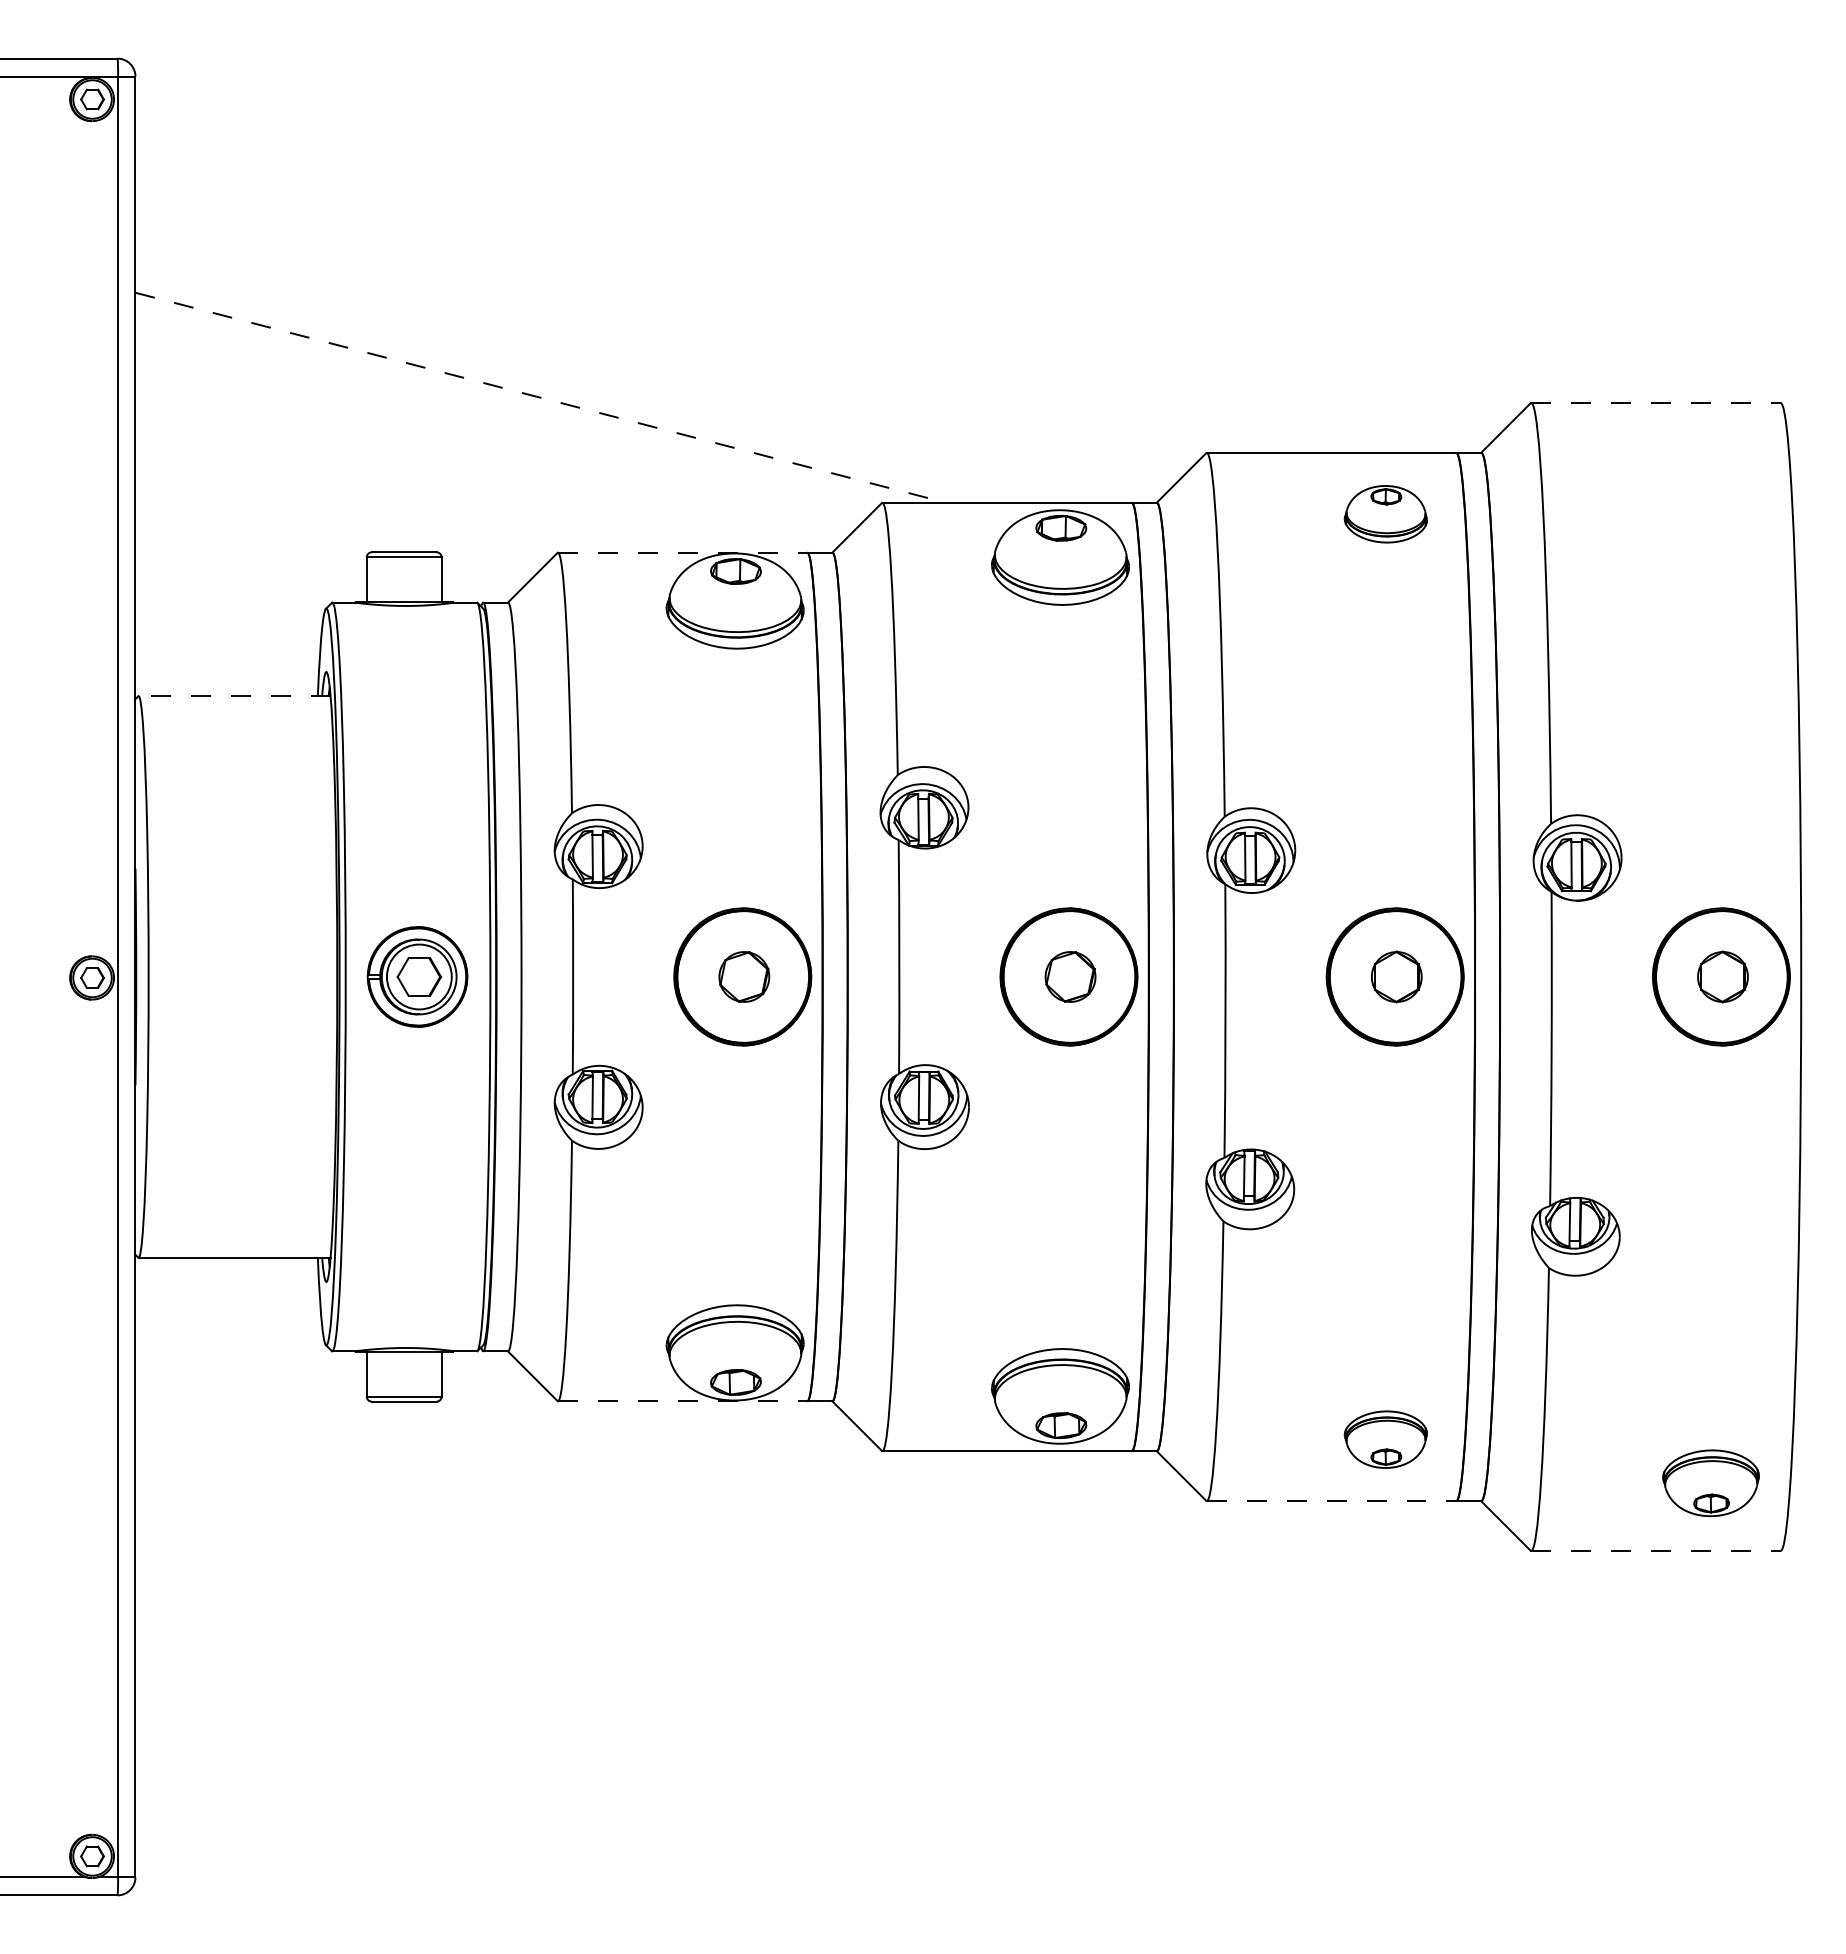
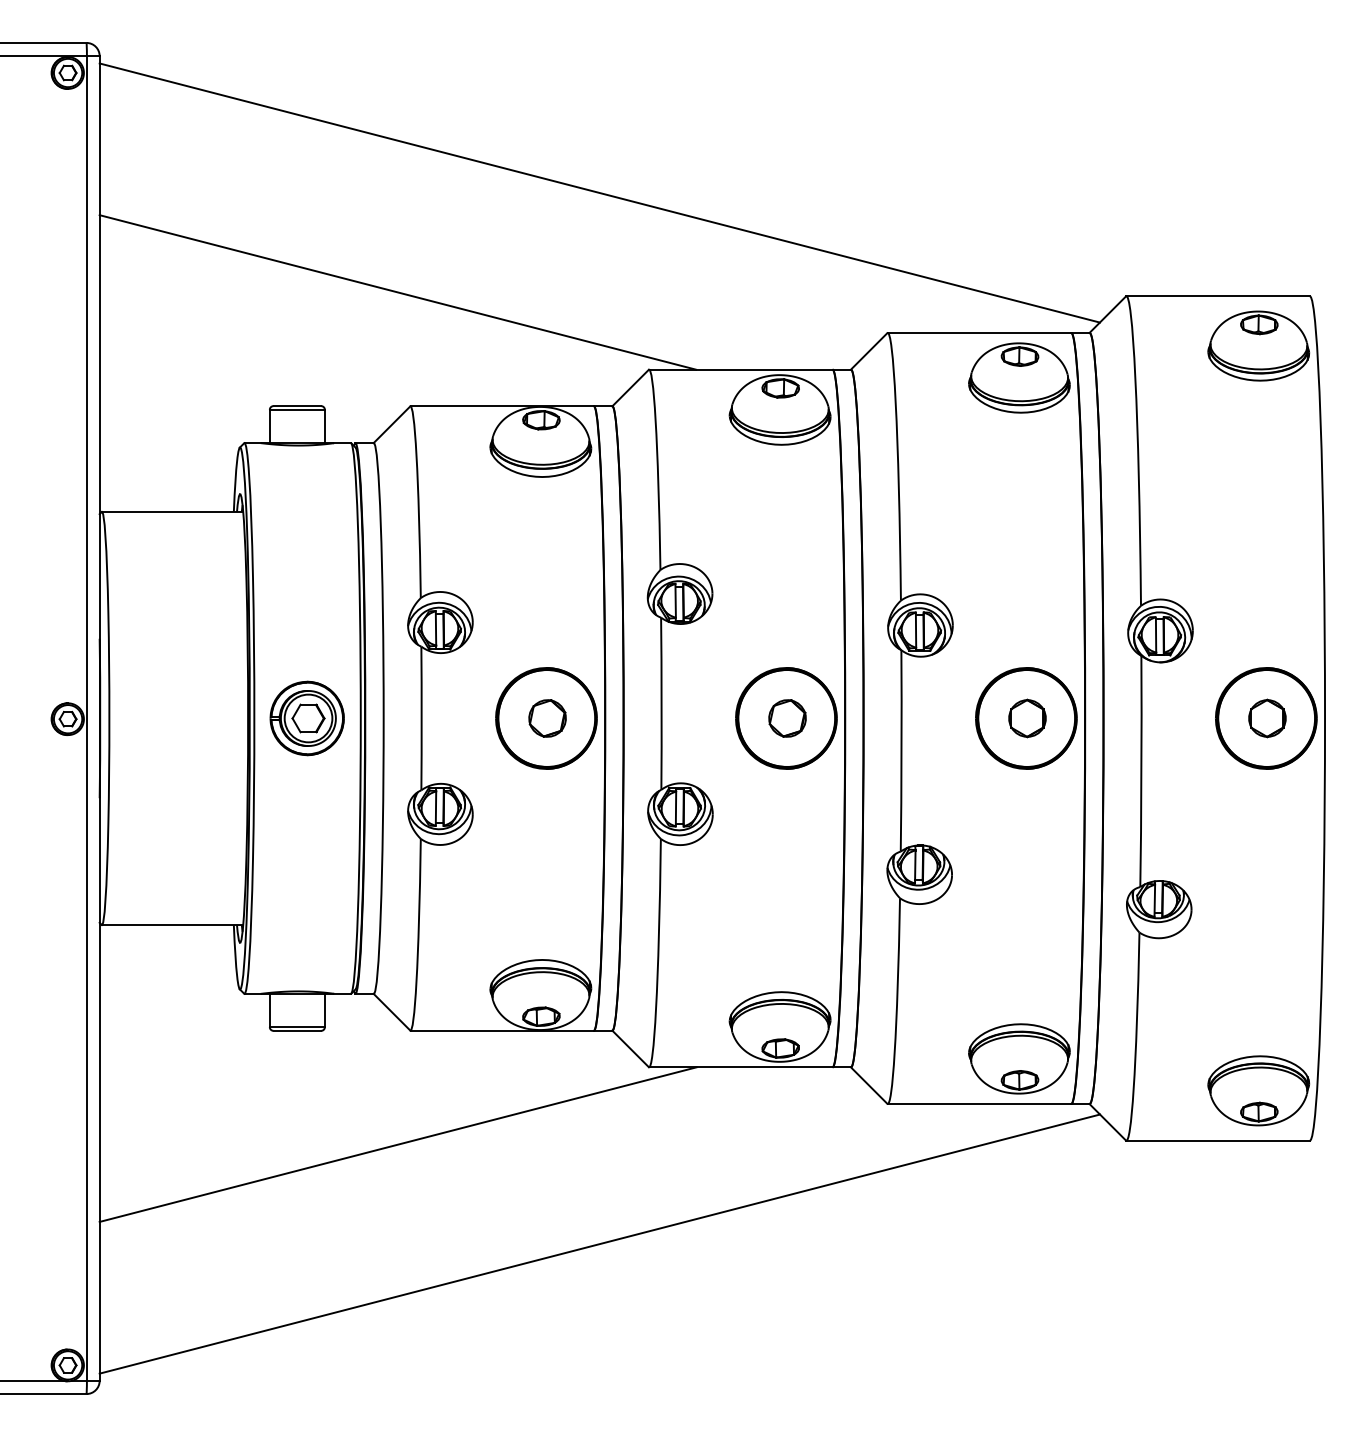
line: (815, 262) -> (599, 192), added
line: (540, 397) -> (397, 292), dashed -> solid
line: (1655, 403) -> (1217, 296), dashed -> solid
part: (1710, 470) -> (1258, 345), added
part: (1385, 514) -> (1019, 378), size x1.67
line: (682, 552) -> (502, 406), dashed -> solid
line: (234, 696) -> (172, 512), dashed -> solid
line: (682, 1401) -> (502, 1030), dashed -> solid
part: (1385, 1439) -> (1019, 1058), size x1.67
part: (1710, 1483) -> (1258, 1091), size x1.43
line: (1331, 1501) -> (979, 1104), dashed -> solid
line: (1655, 1550) -> (1217, 1140), dashed -> solid
line: (541, 1556) -> (398, 1144), added
line: (815, 1691) -> (599, 1244), added

